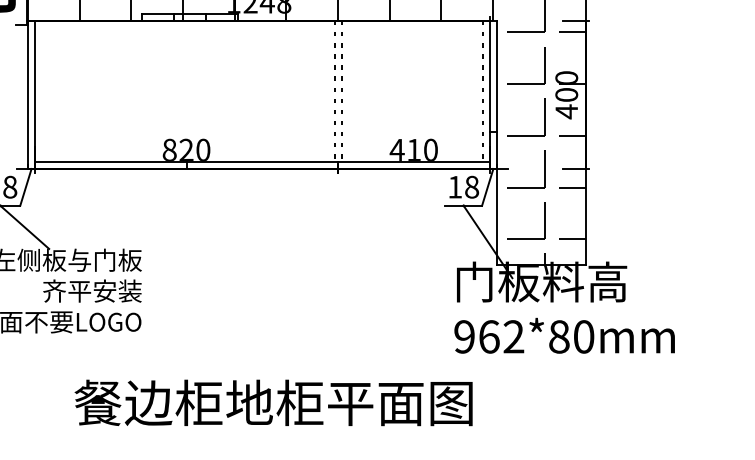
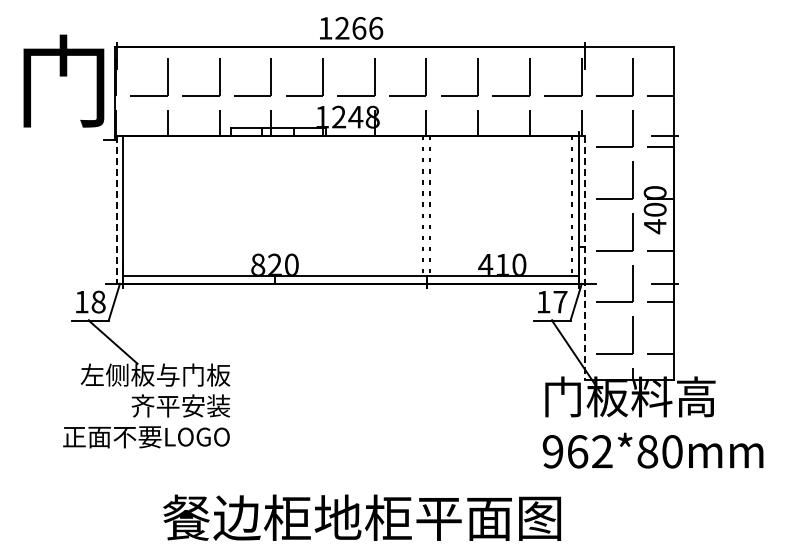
line: (28, 95) -> (116, 210), solid -> dashed
line: (497, 143) -> (585, 258), solid -> dashed
text: (472, 186) -> (560, 301), 18 -> 17

